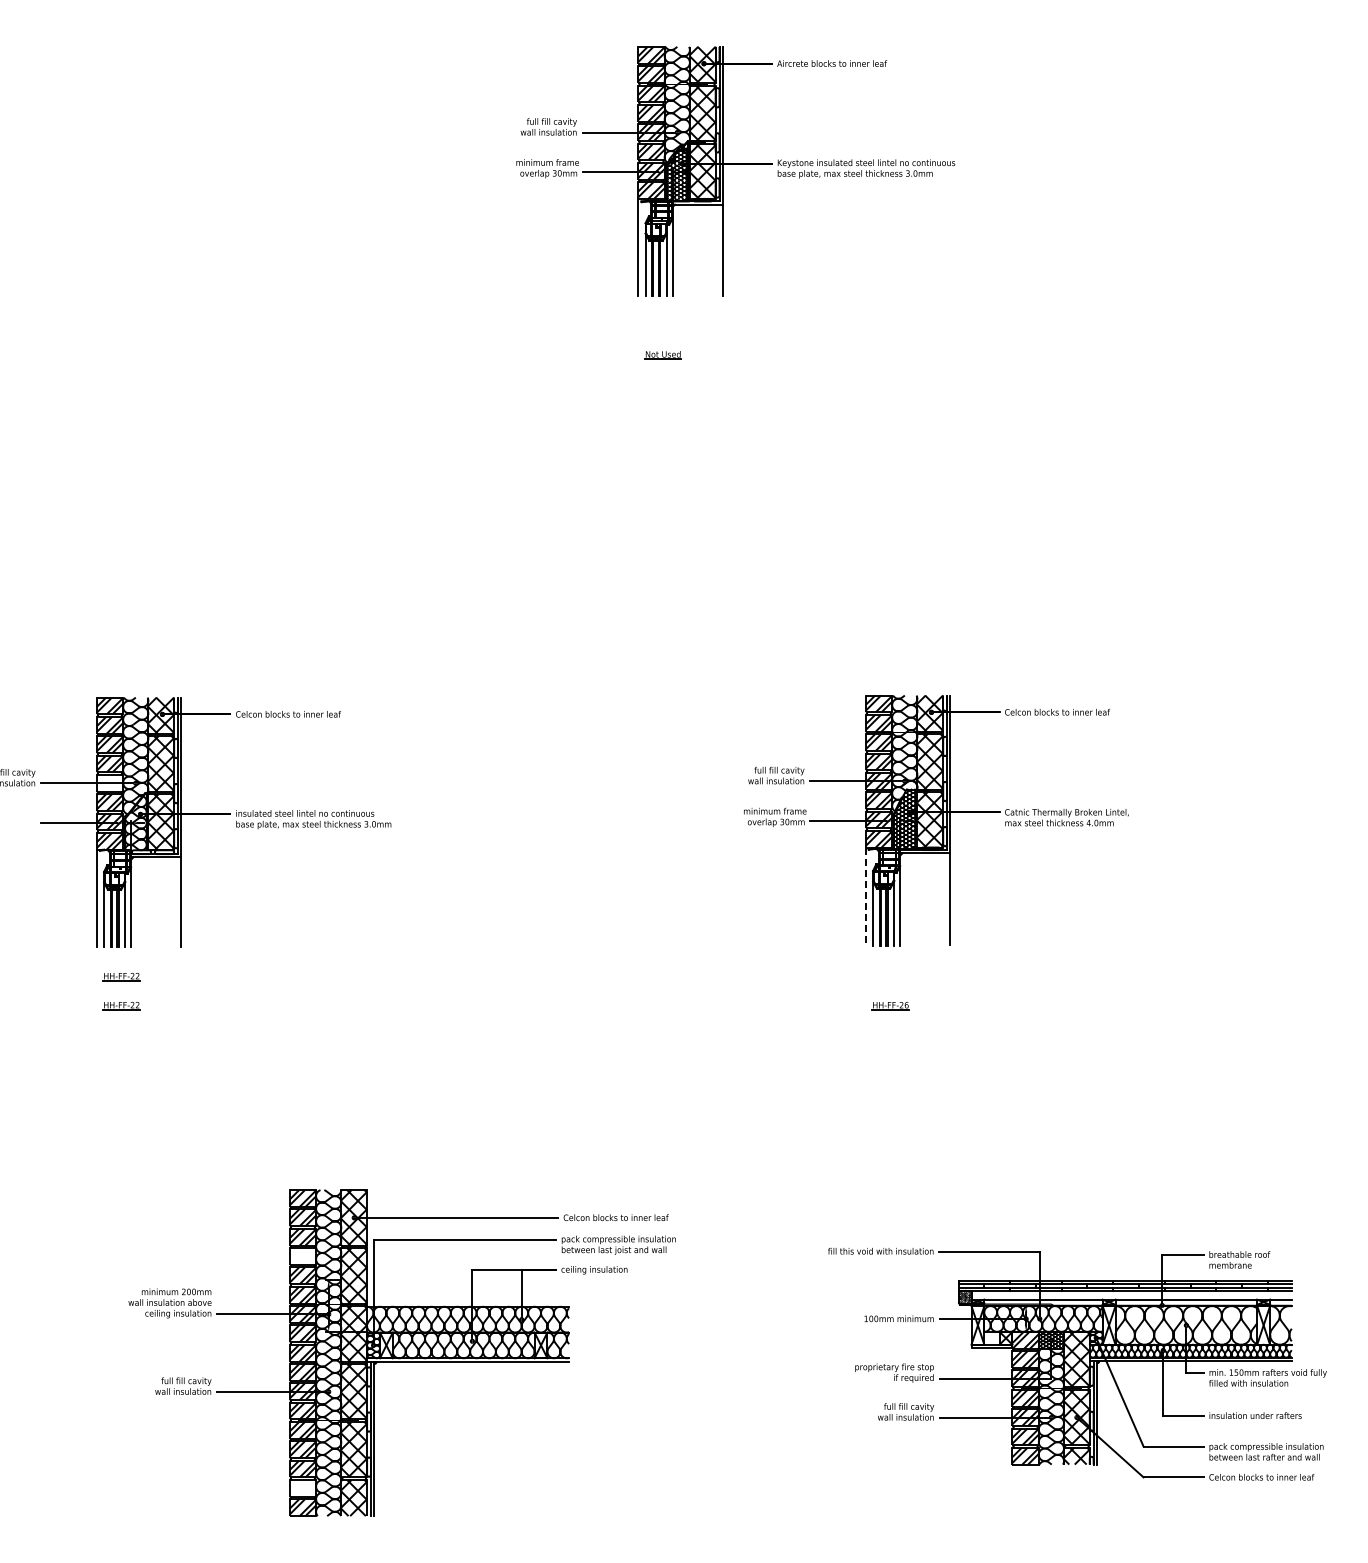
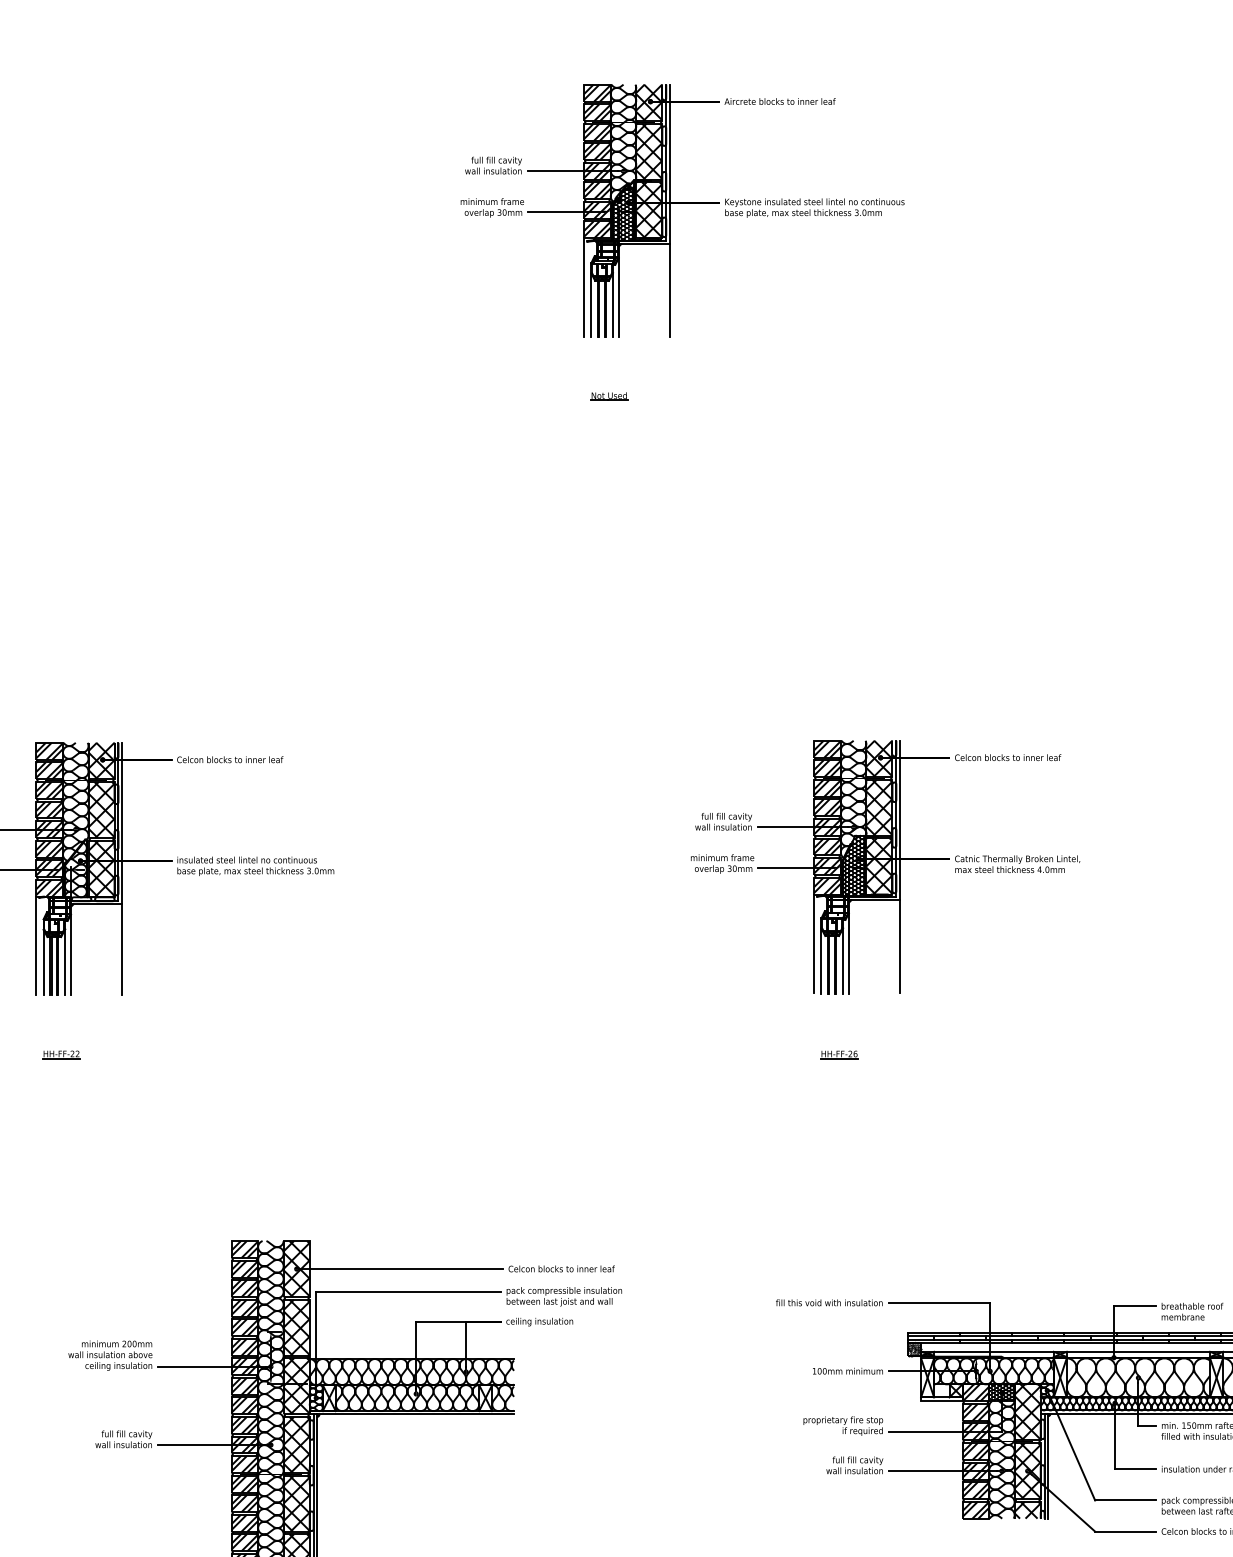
hatch: (109, 782) -> (49, 828), added
line: (865, 896) -> (813, 944), dashed -> solid
part: (121, 977) -> (61, 1025), removed
hatch: (302, 1256) -> (244, 1308), added
hatch: (302, 1488) -> (244, 1542), added

